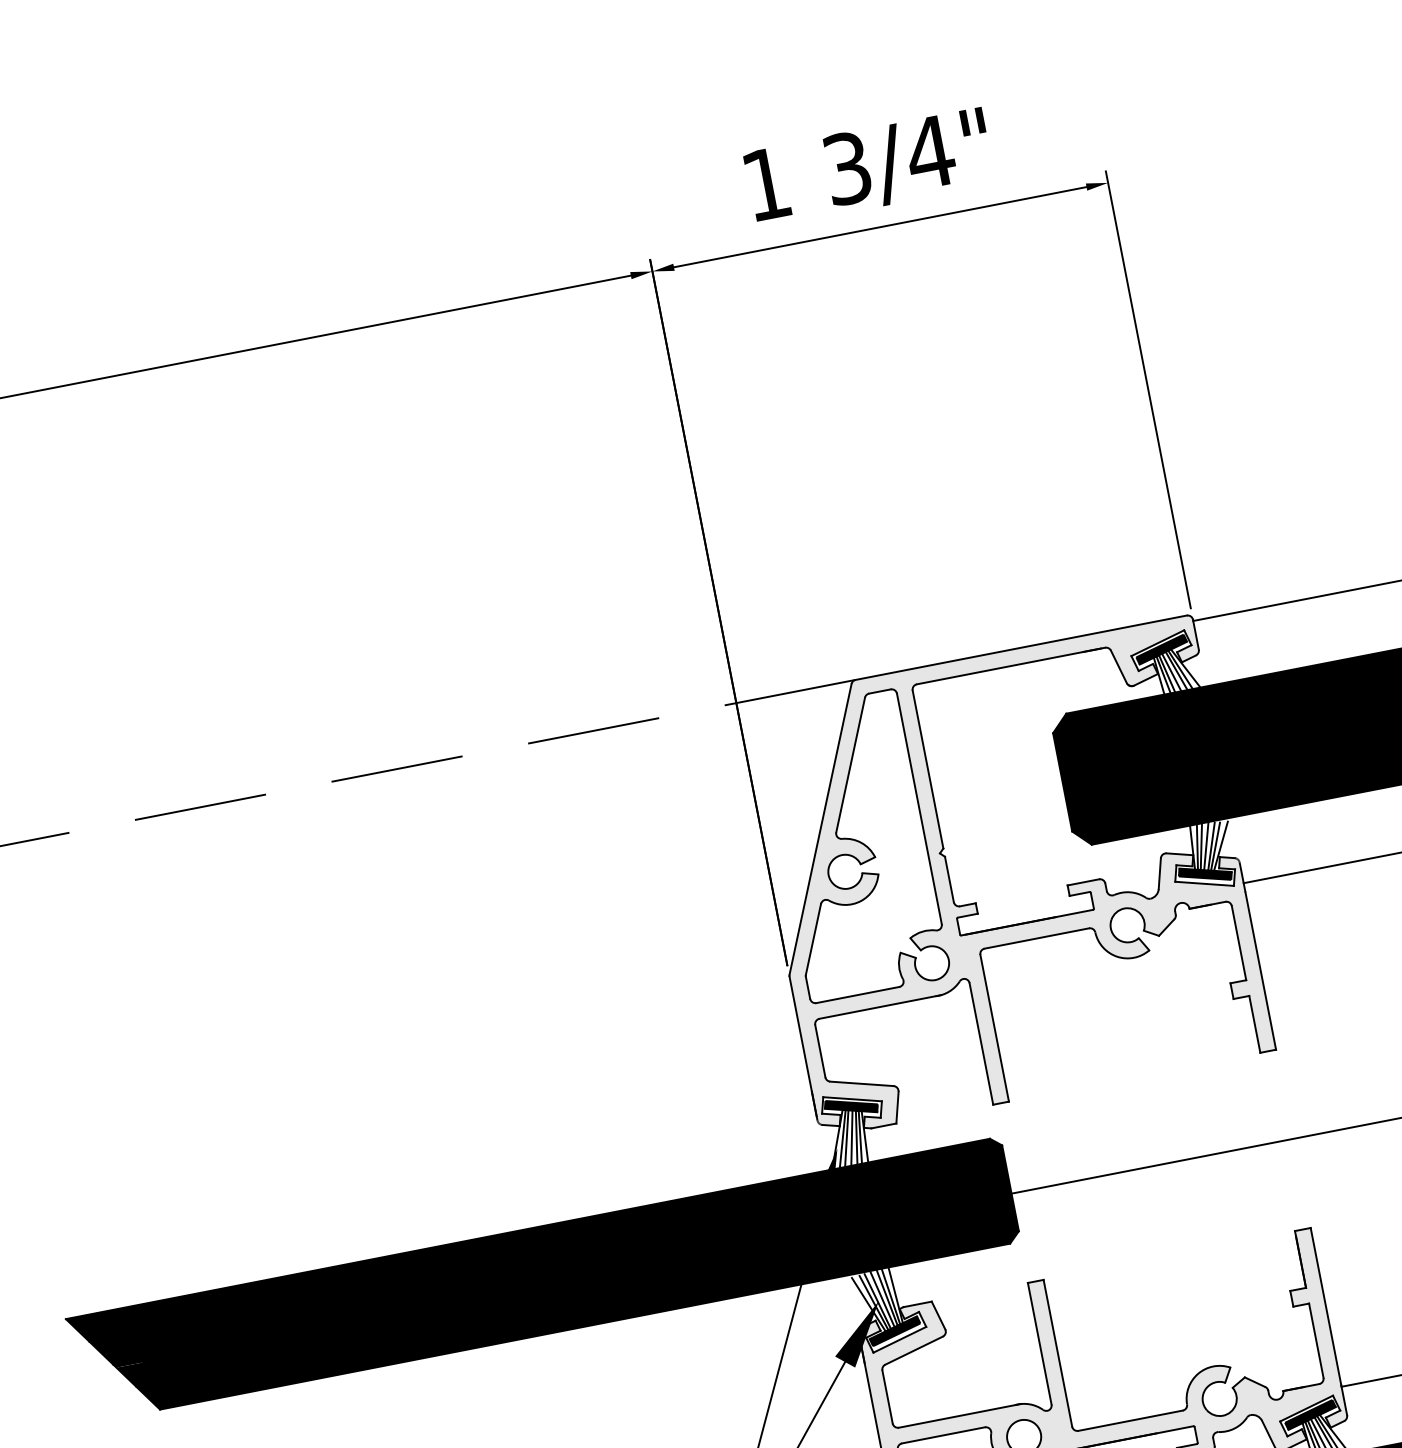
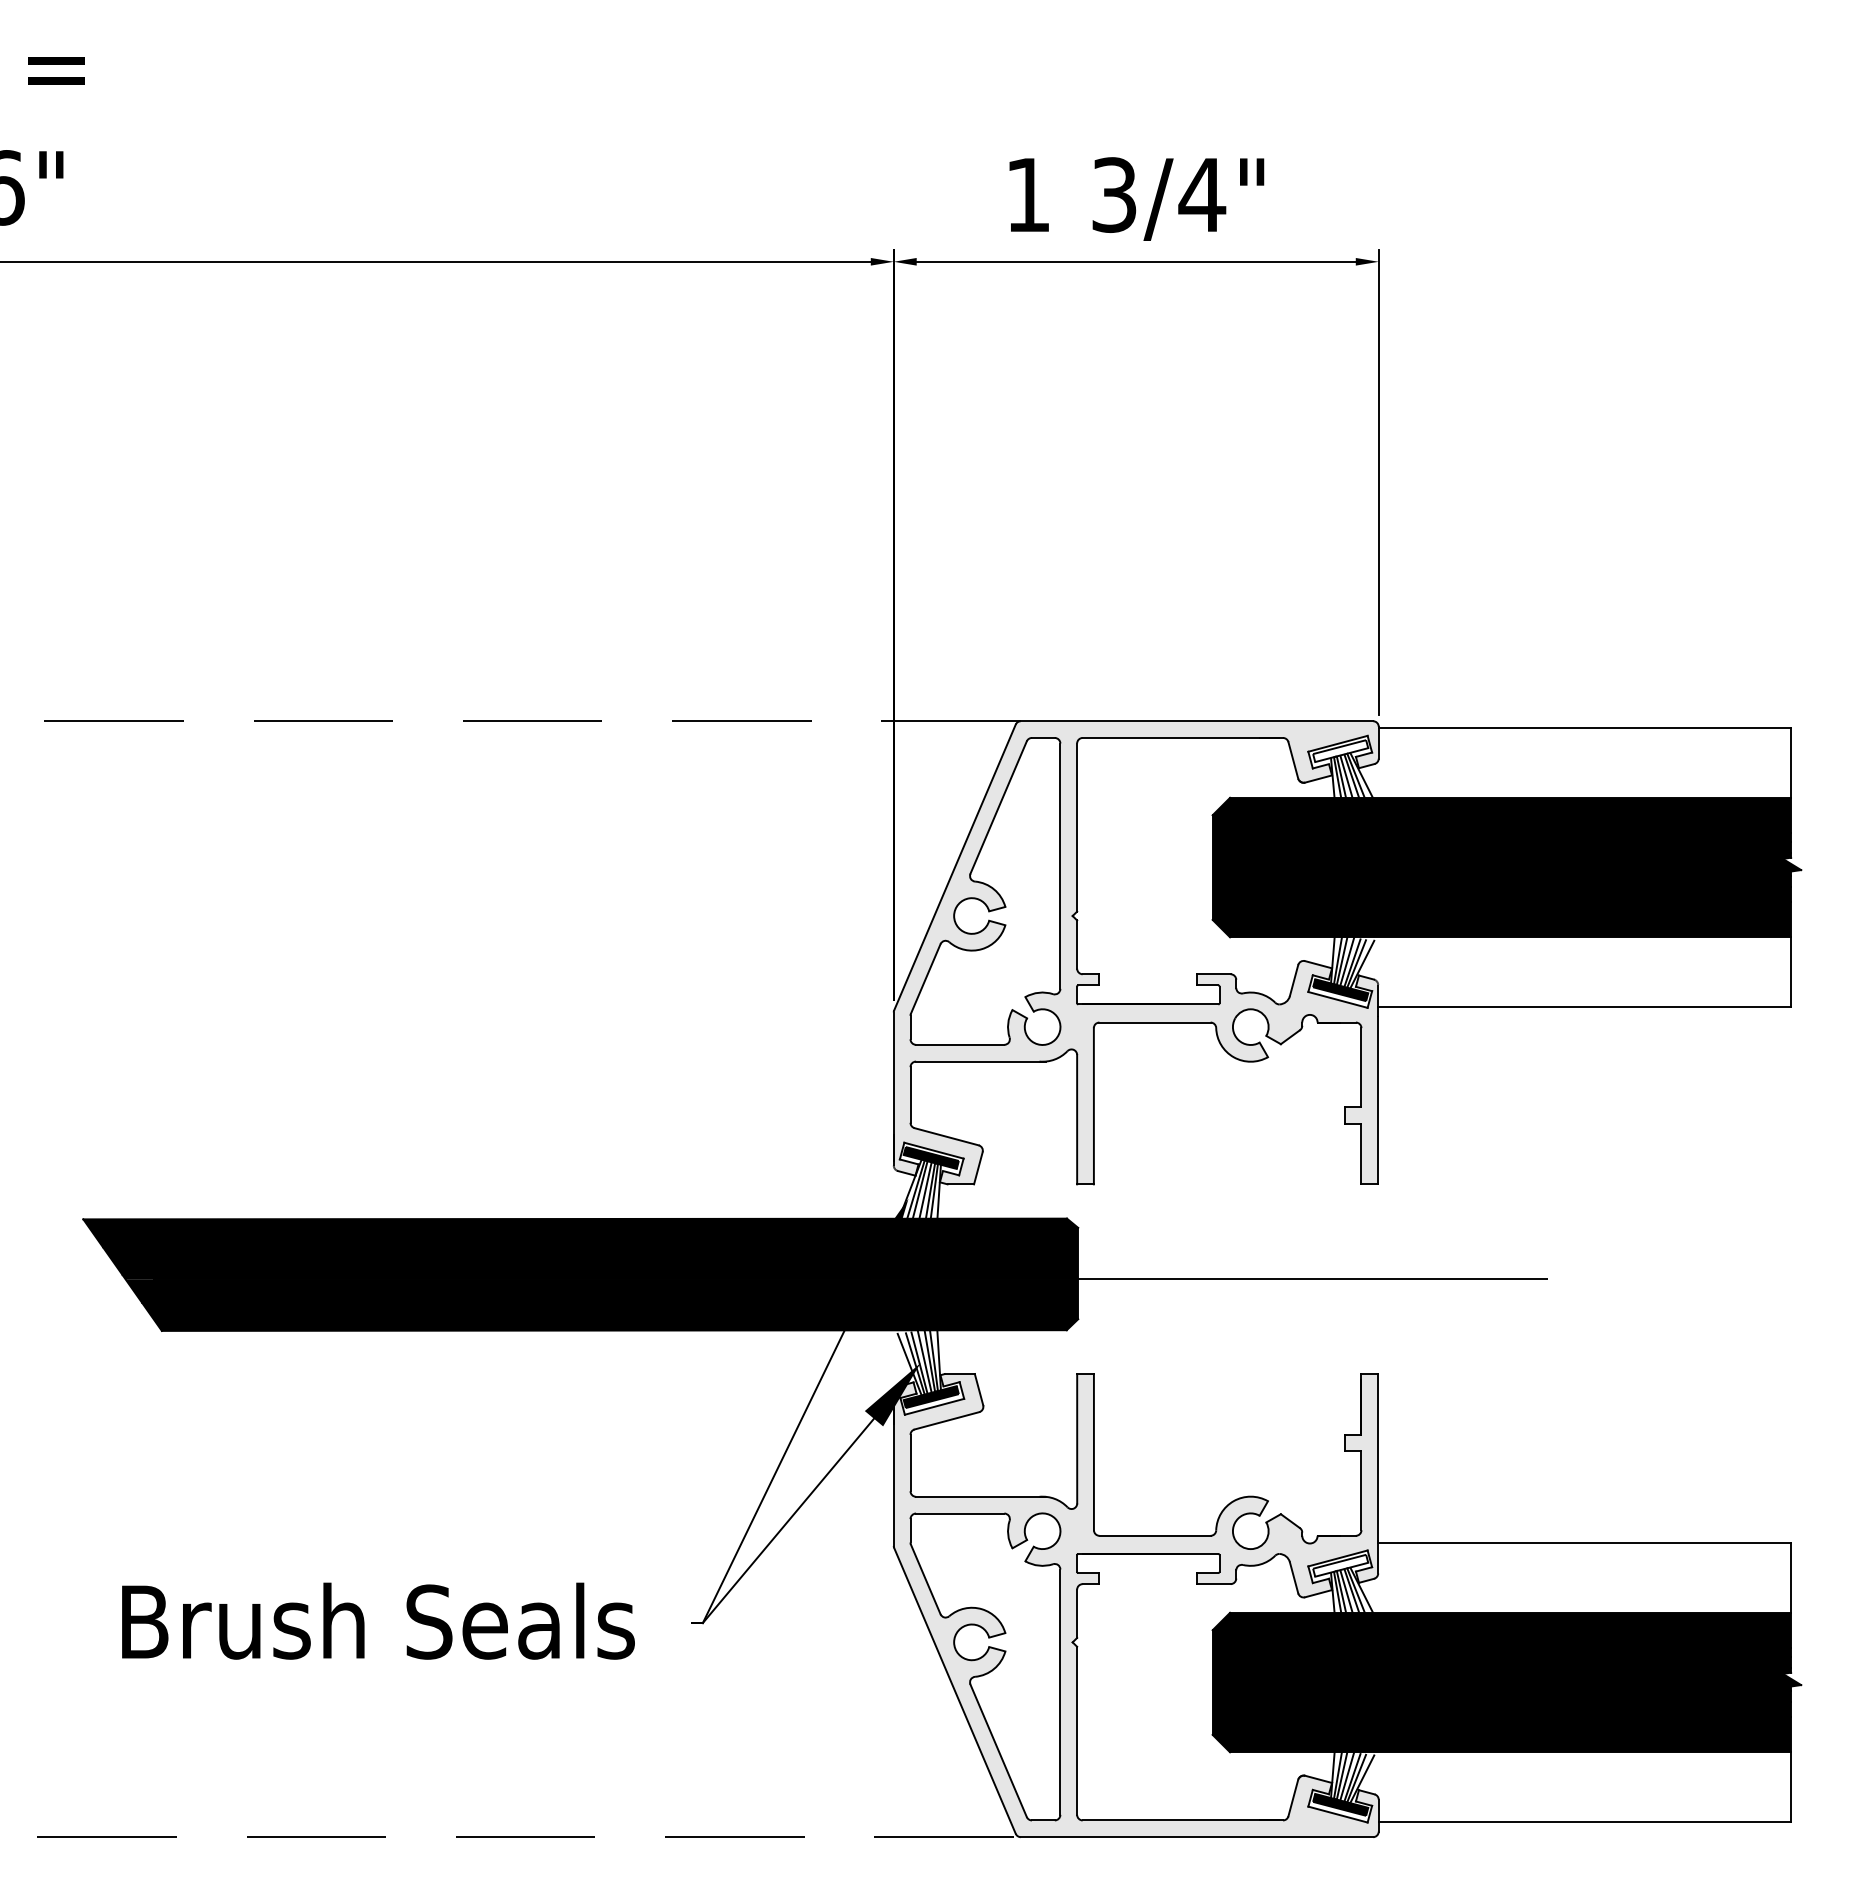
fill: (1161, 649) -> (1340, 751), removed
fill: (1310, 1414) -> (1340, 1565), removed

